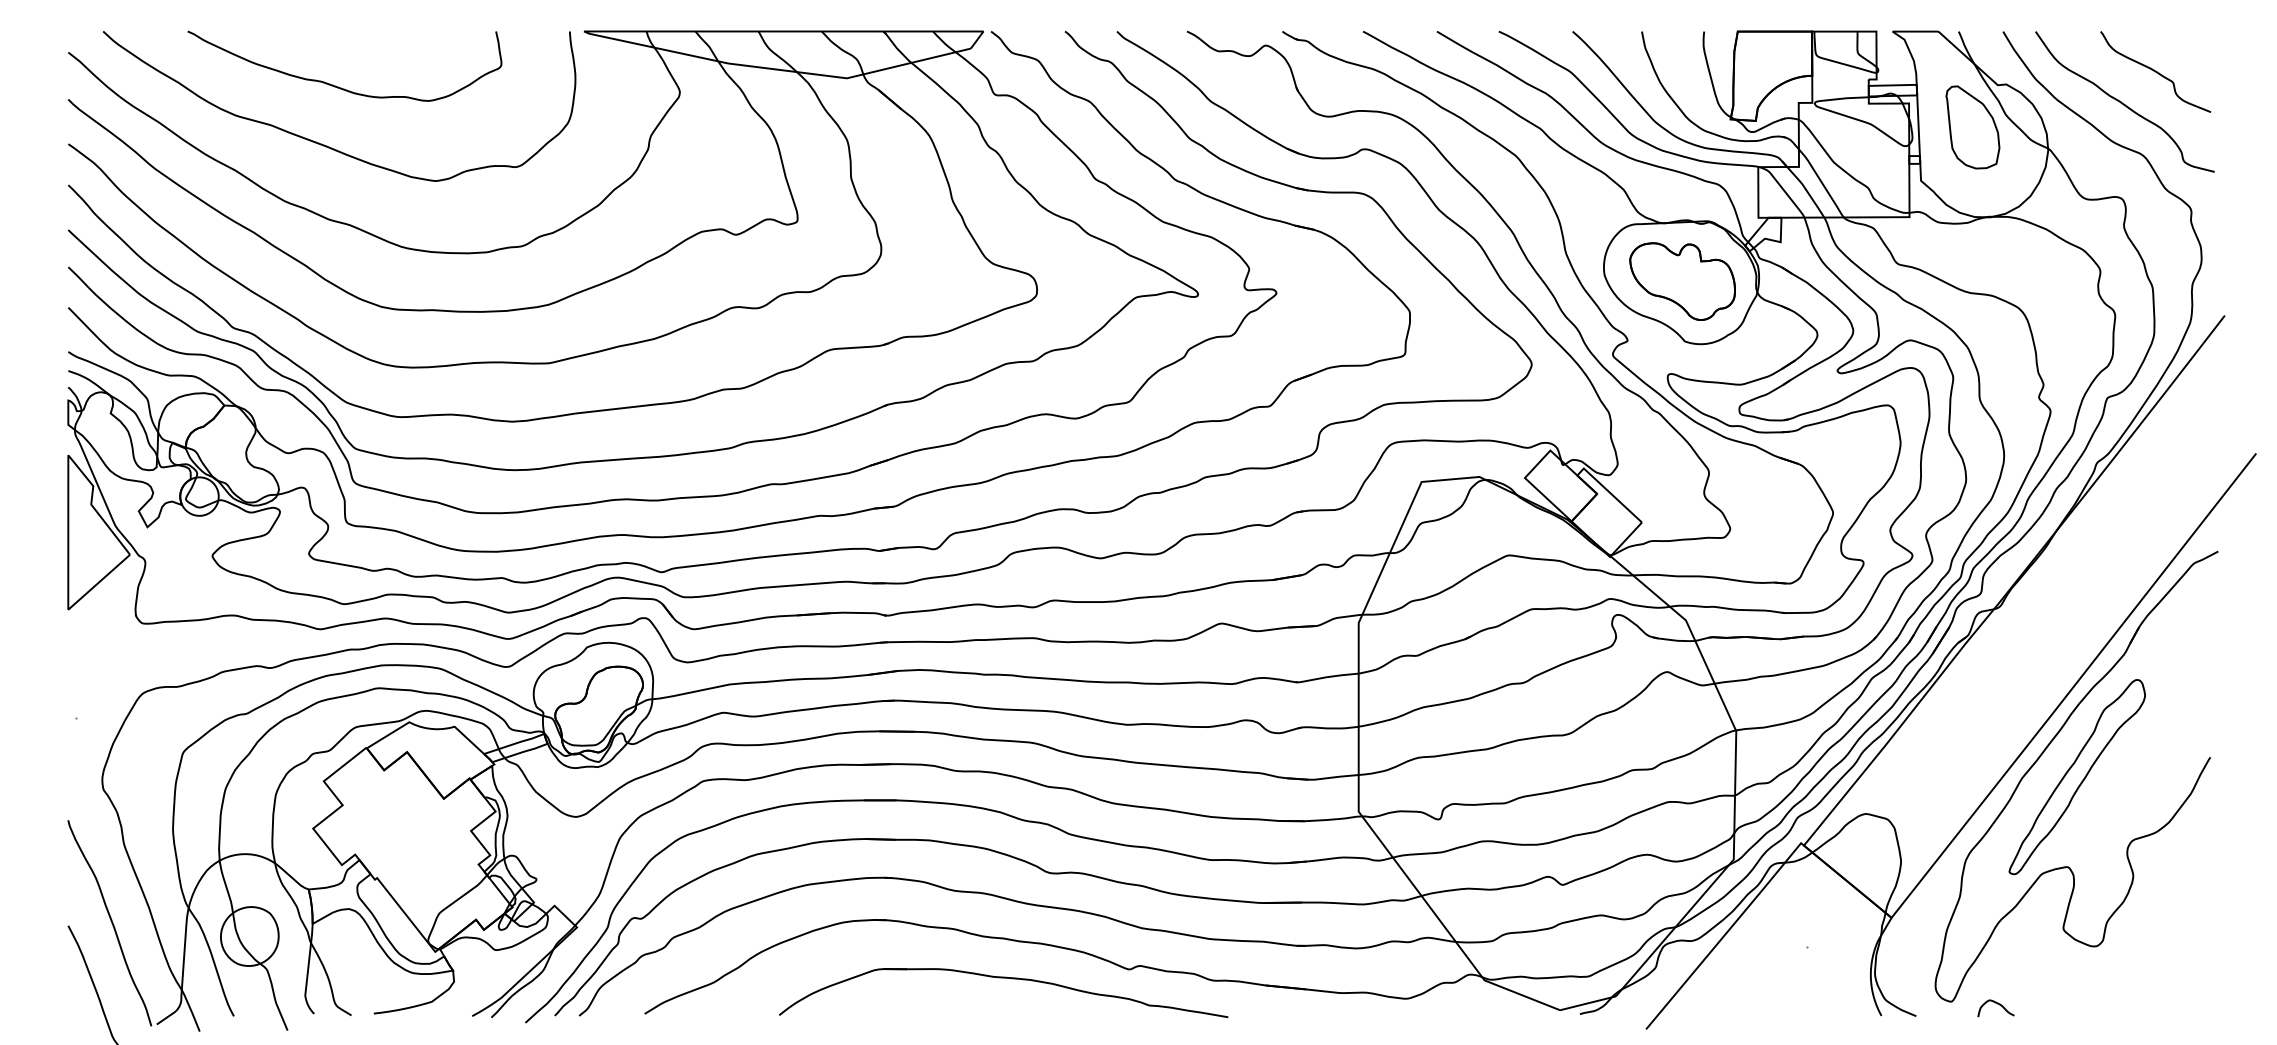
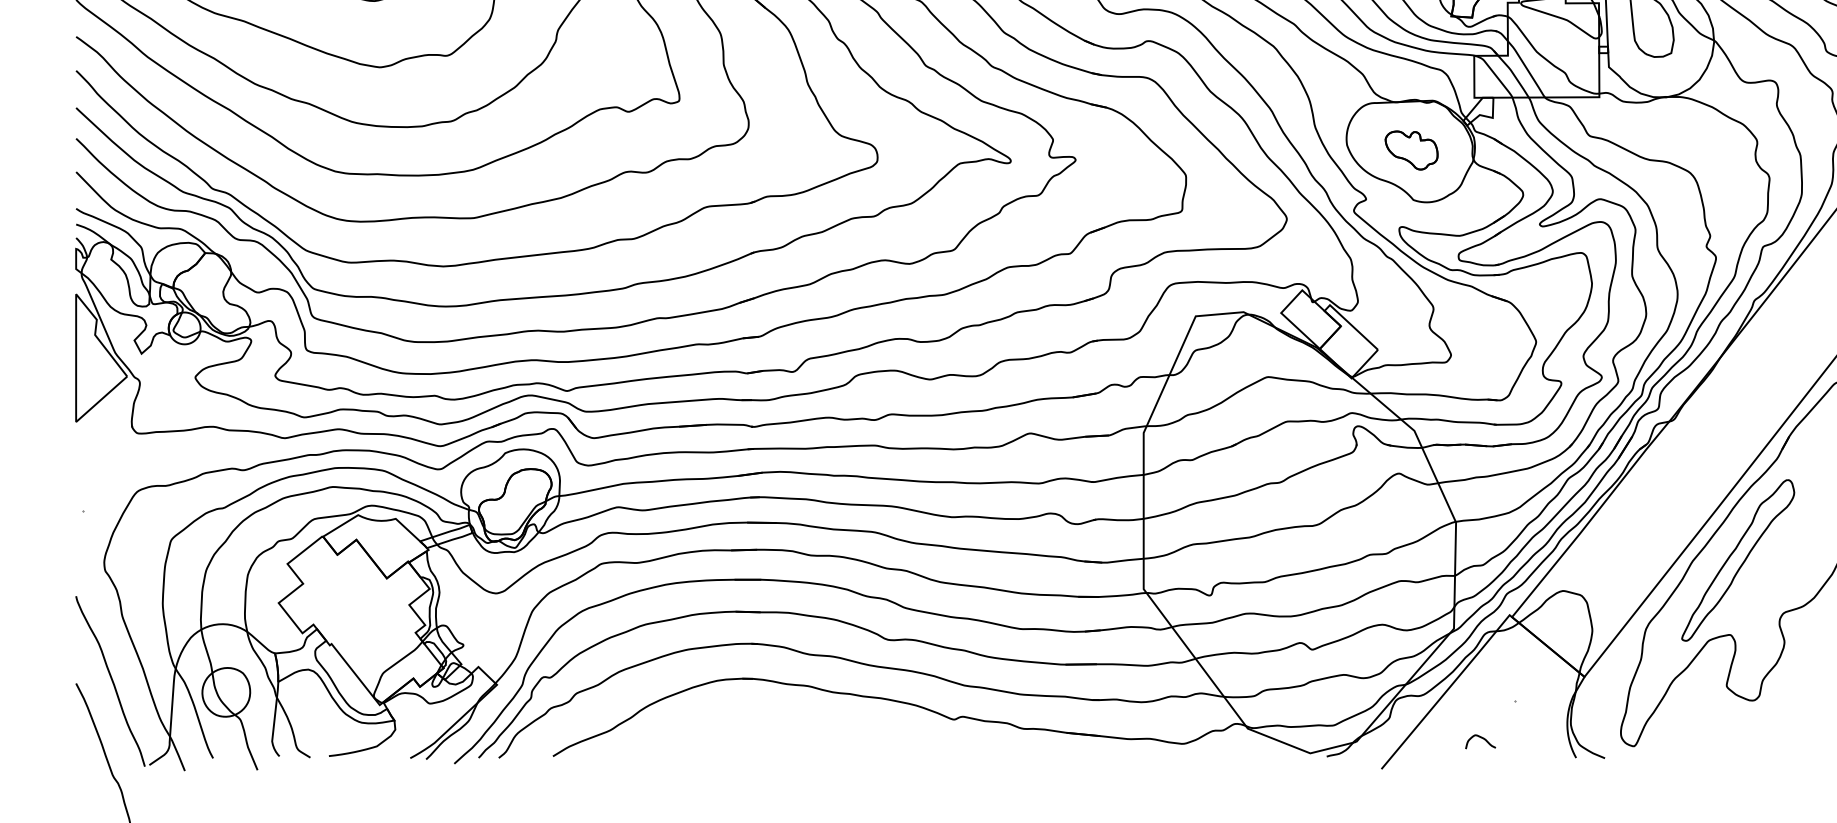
part: (1682, 281) -> (1411, 150), size x0.6
part: (1003, 978) -> (849, 727), removed
curve: (1997, 1004) -> (1481, 738), moved

